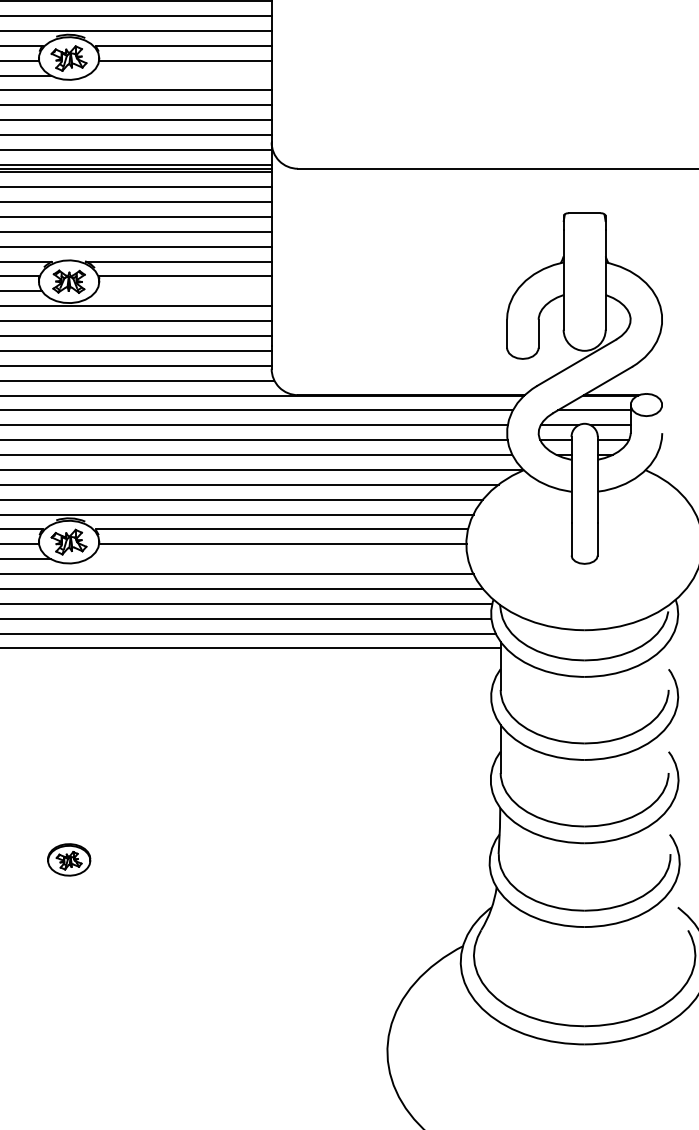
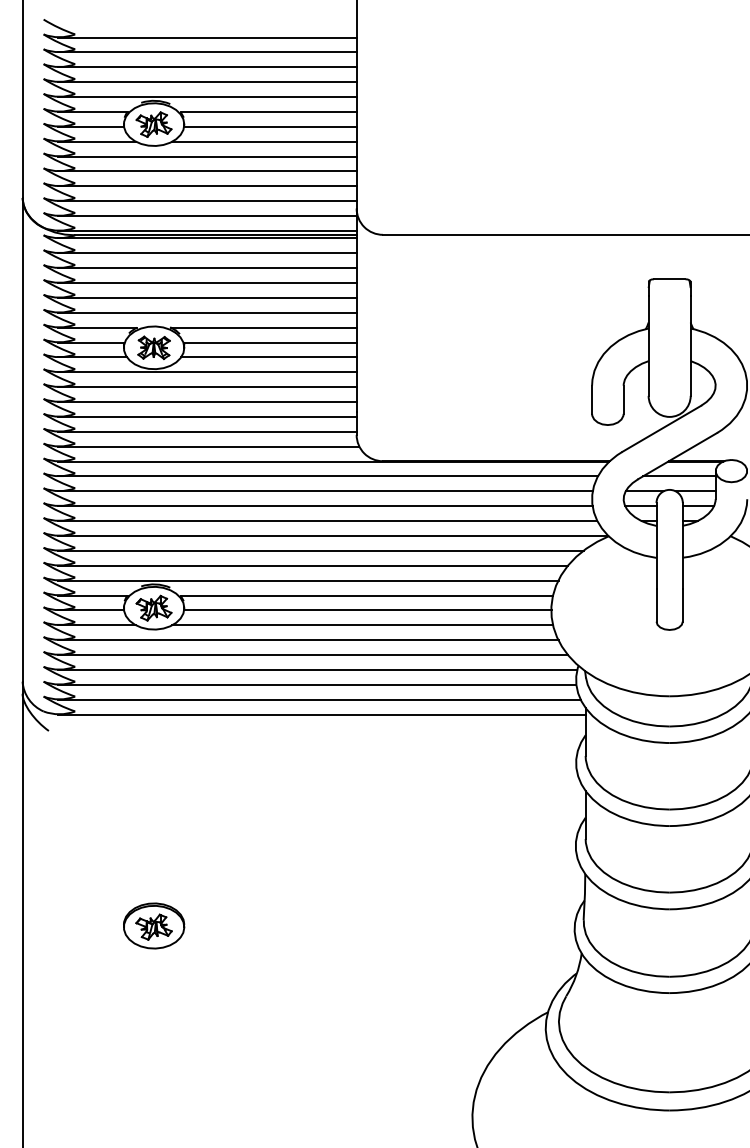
line: (179, 75) -> (264, 141), added
line: (183, 291) -> (268, 357), added
line: (277, 559) -> (362, 625), added
part: (69, 859) -> (154, 925), size x1.43

